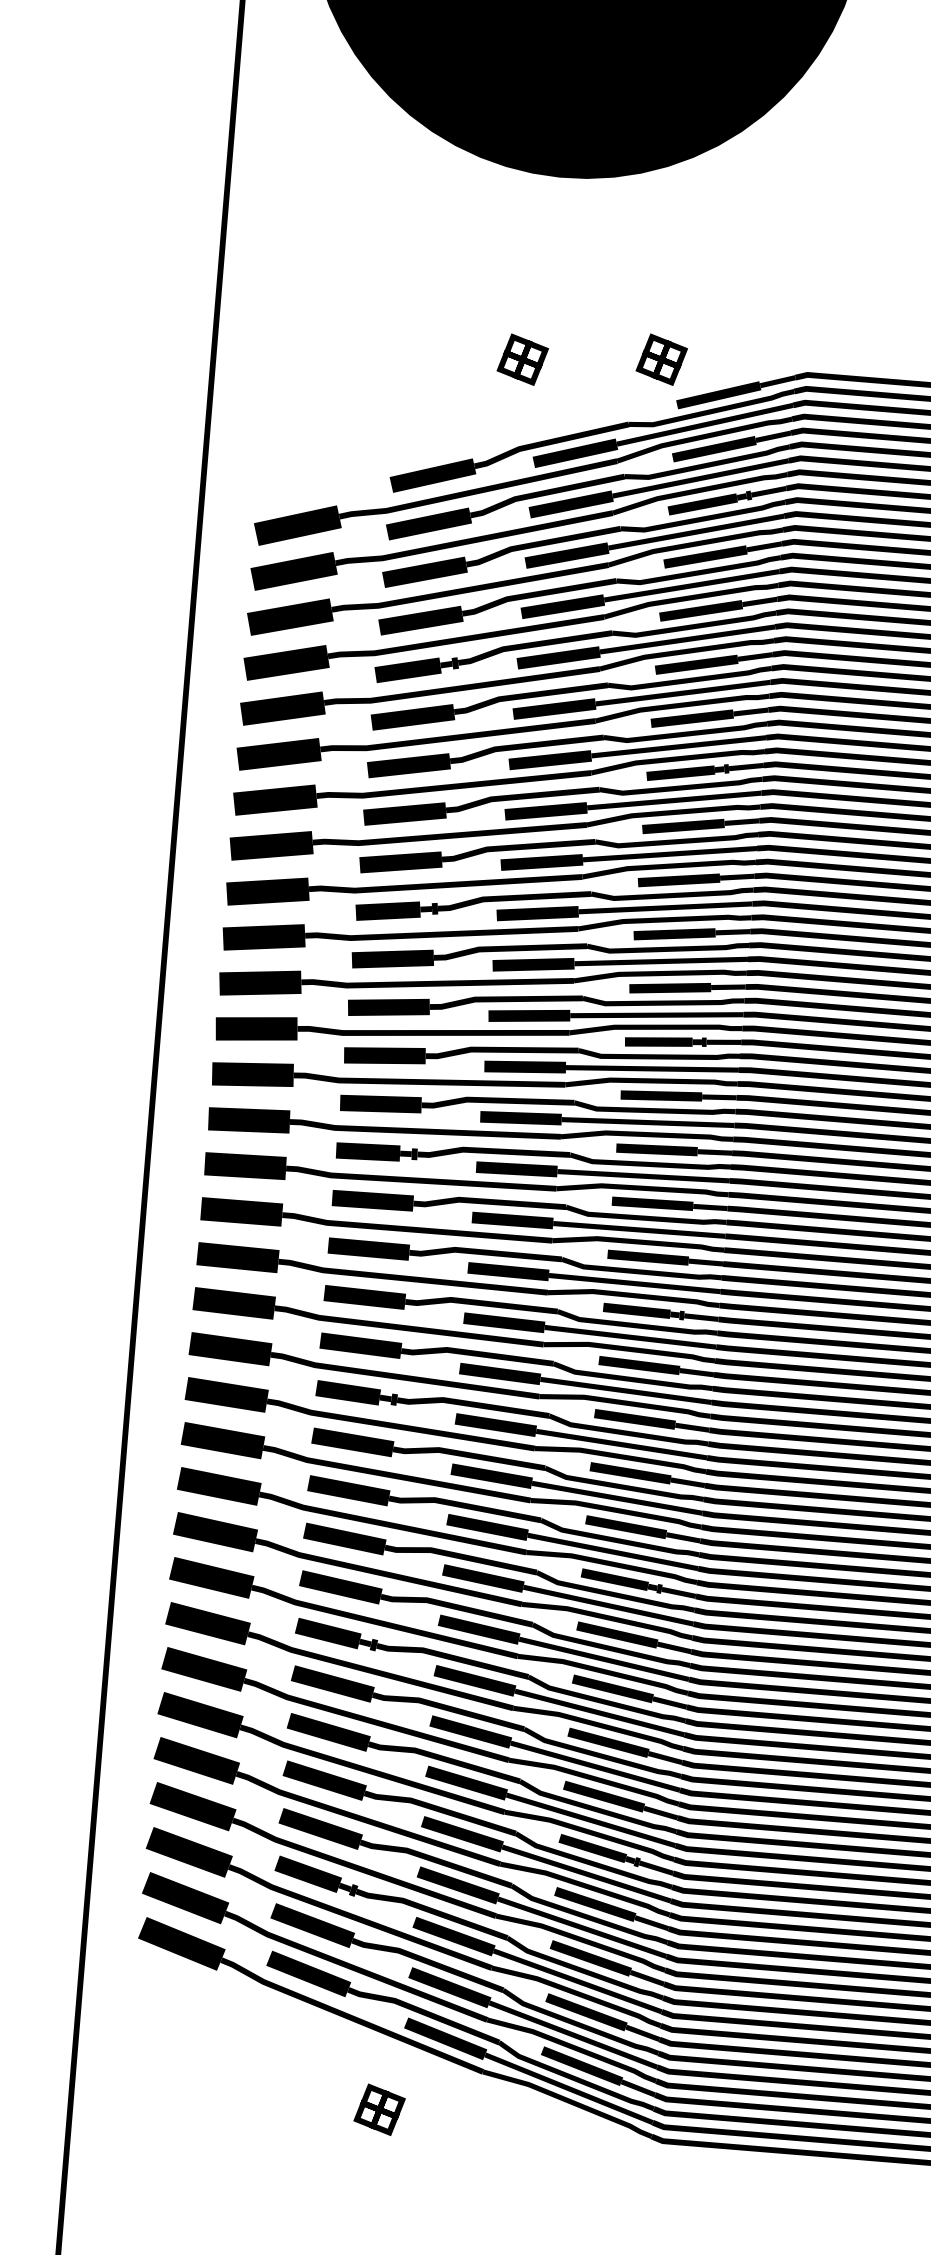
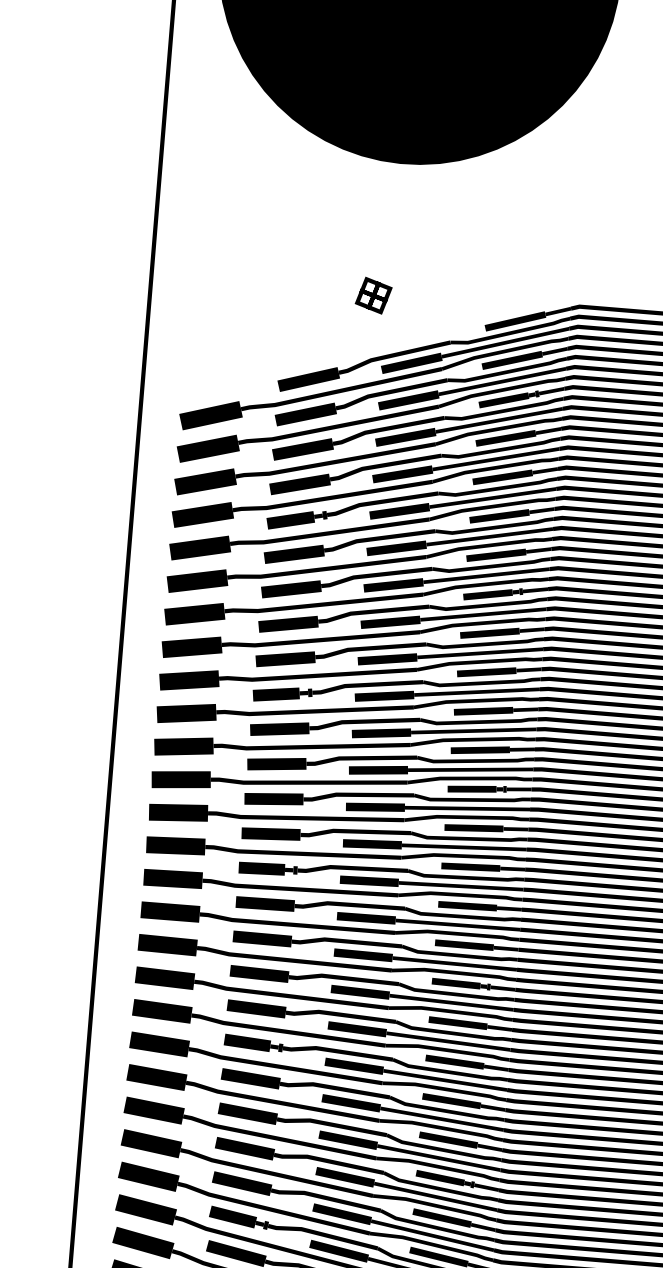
part: (661, 359) -> (474, 295), removed

